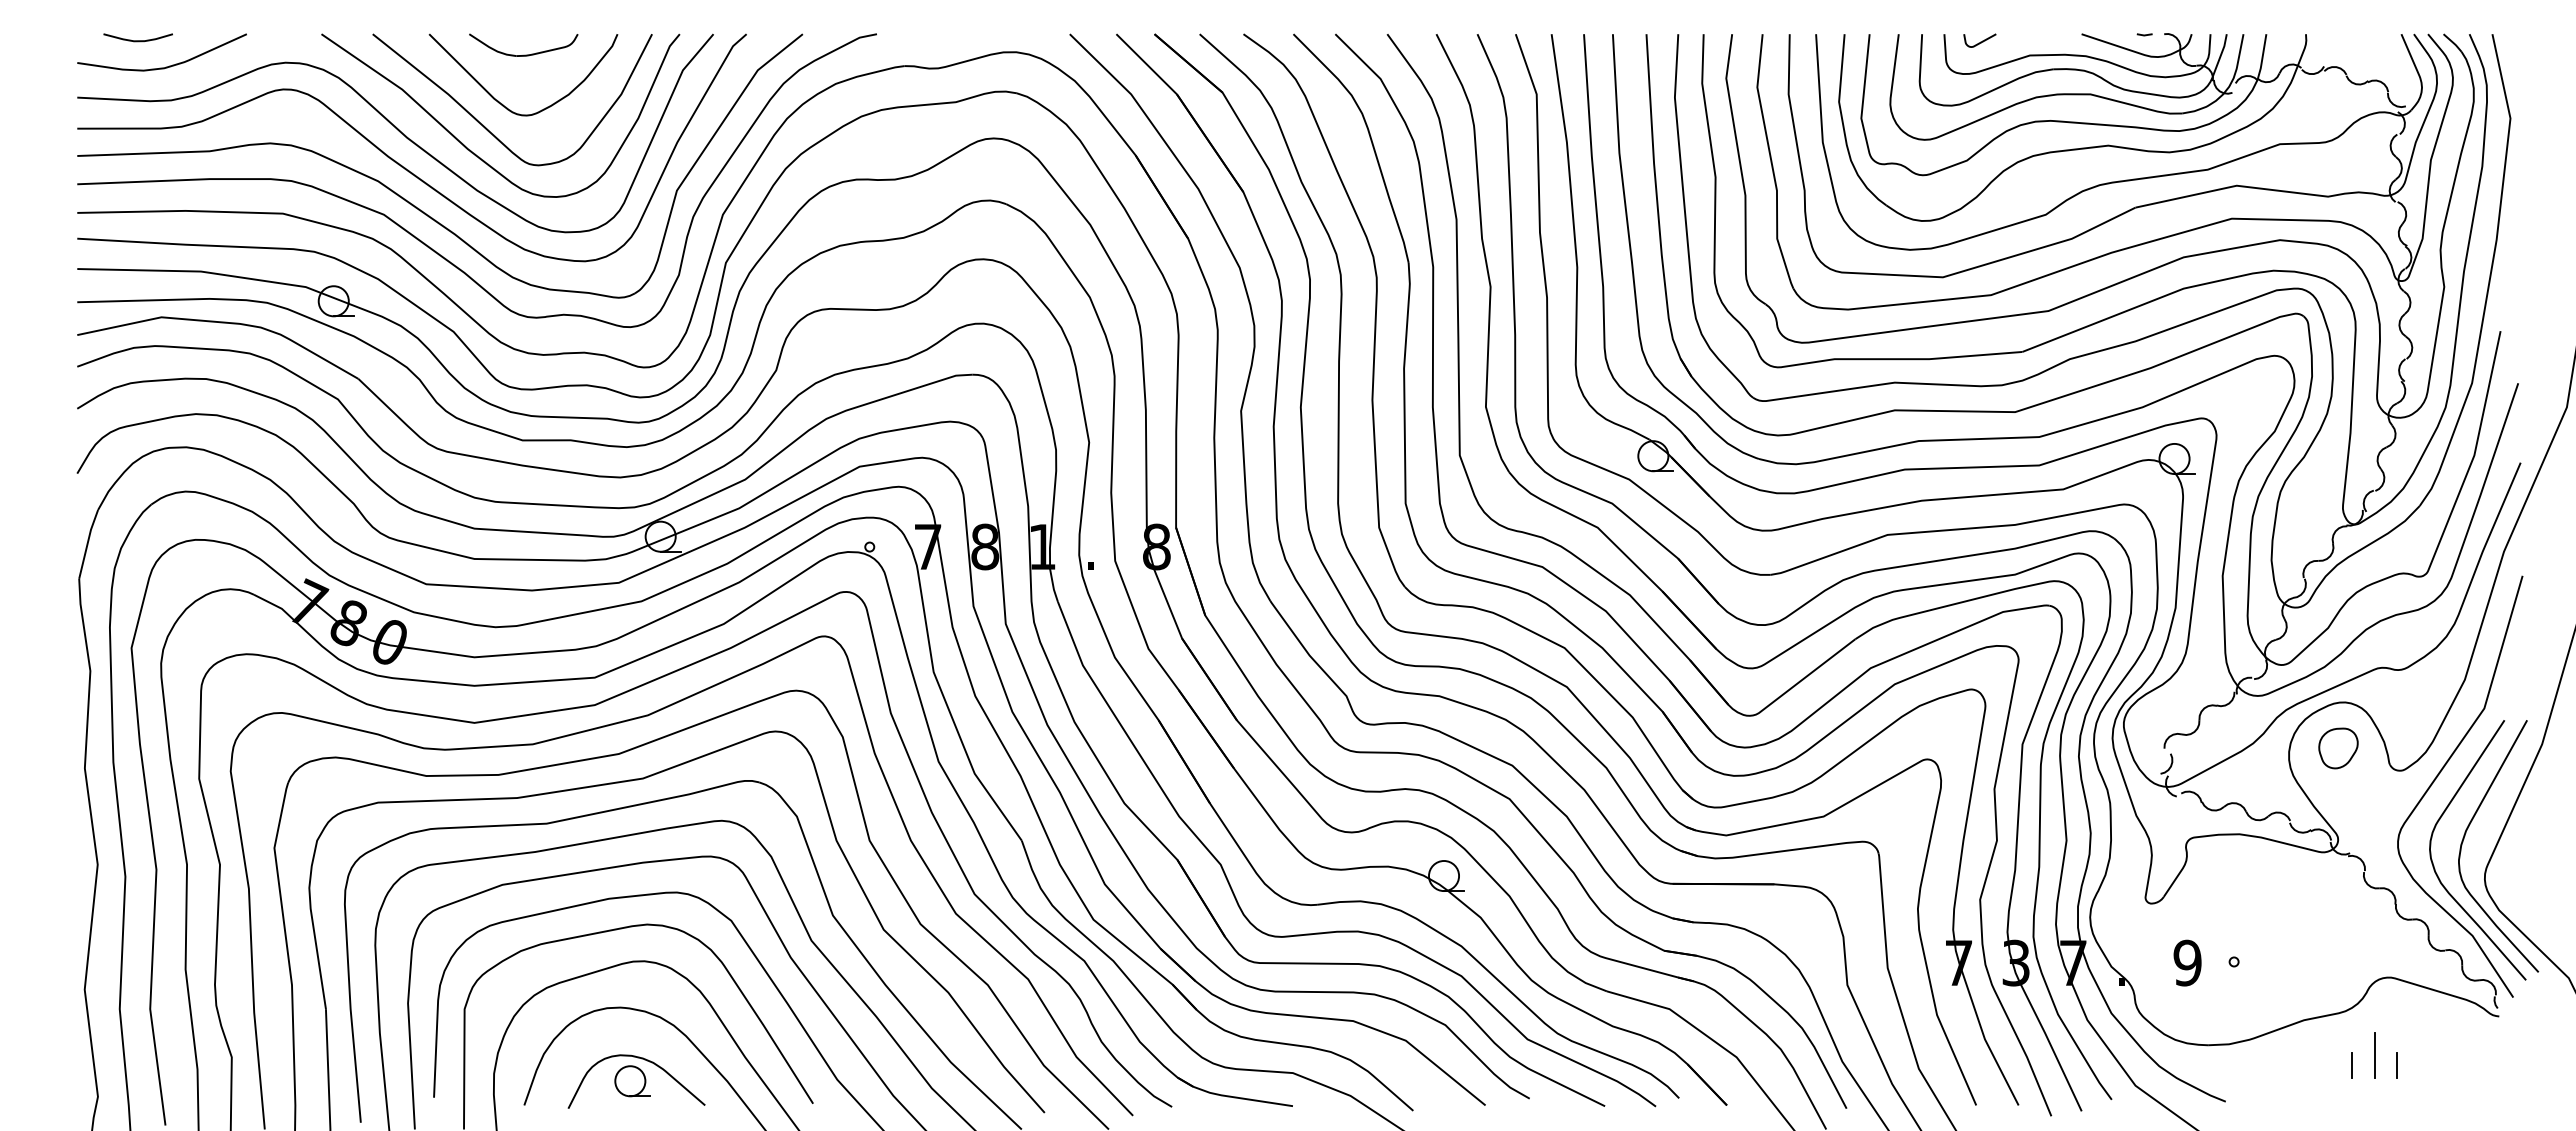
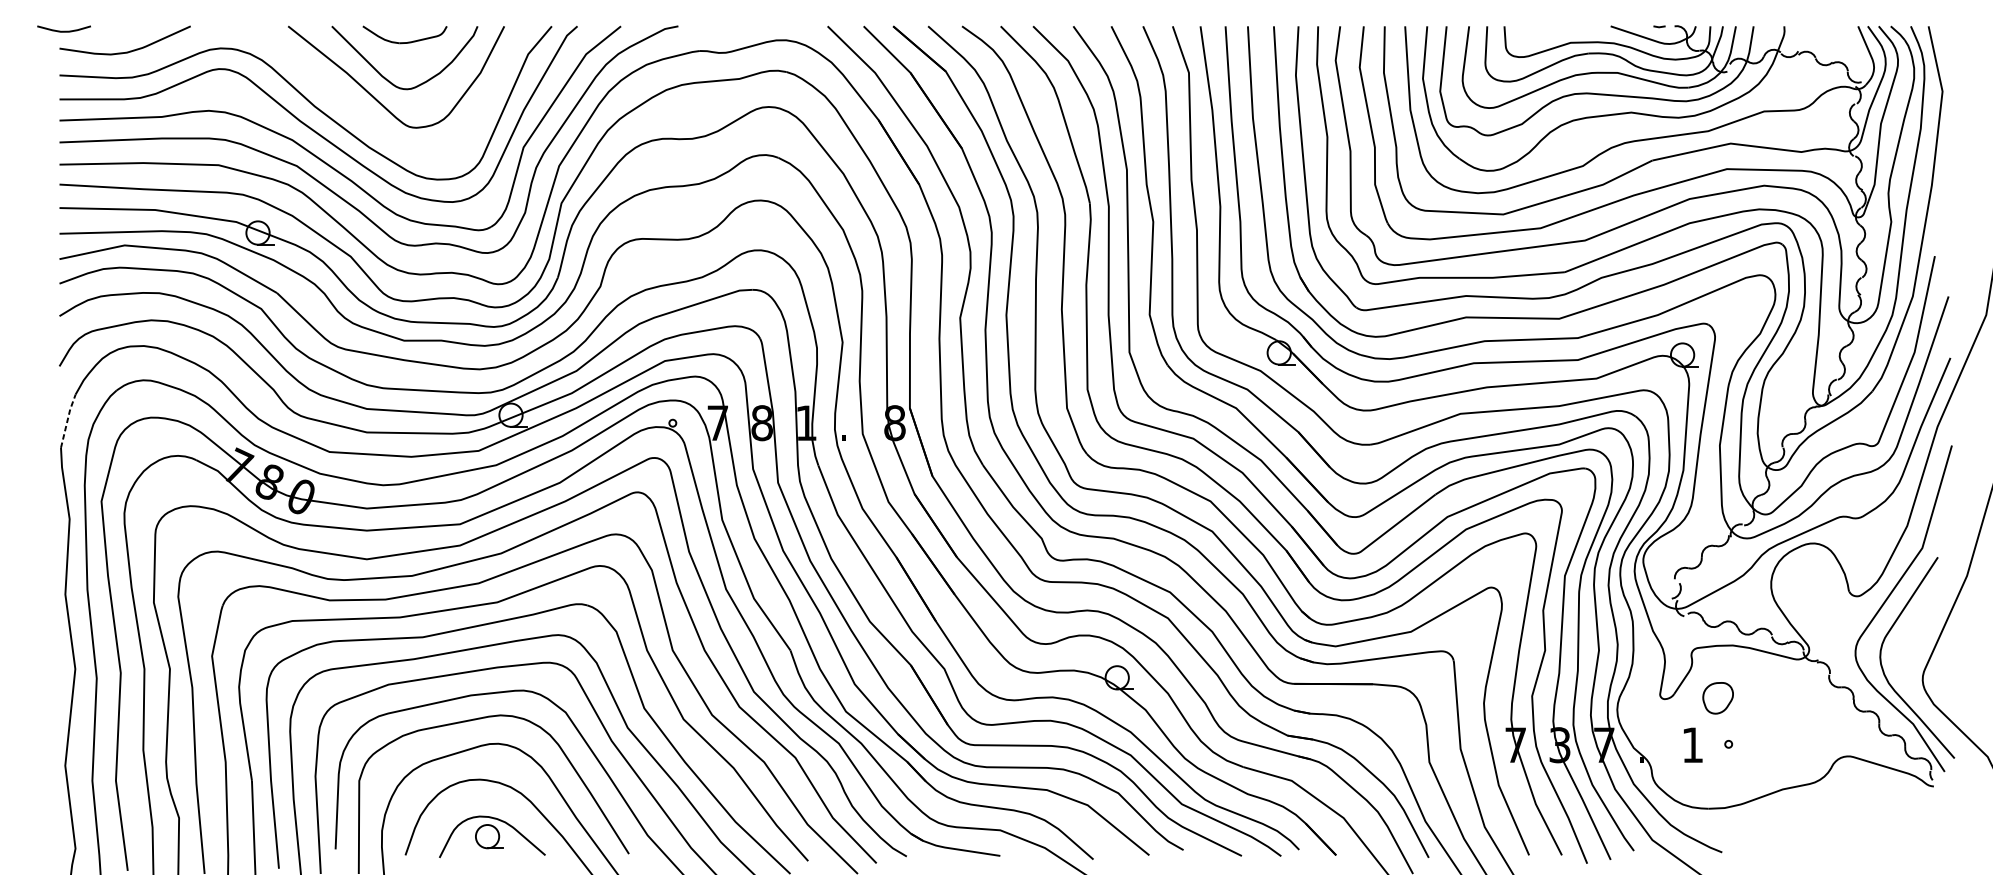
curve: (137, 40) -> (63, 31), moved
curve: (1980, 41) -> (1532, 31), removed
curve: (470, 149) -> (363, 115), removed
line: (87, 543) -> (67, 420), solid -> dashed
part: (2338, 748) -> (1718, 698), moved
curve: (2465, 836) -> (1907, 647), removed
text: (2187, 962) -> (1692, 744), 9 -> 1
line: (2374, 1055) -> (1837, 816), removed
line: (2352, 1065) -> (1820, 824), removed
line: (2397, 1065) -> (1855, 824), removed

